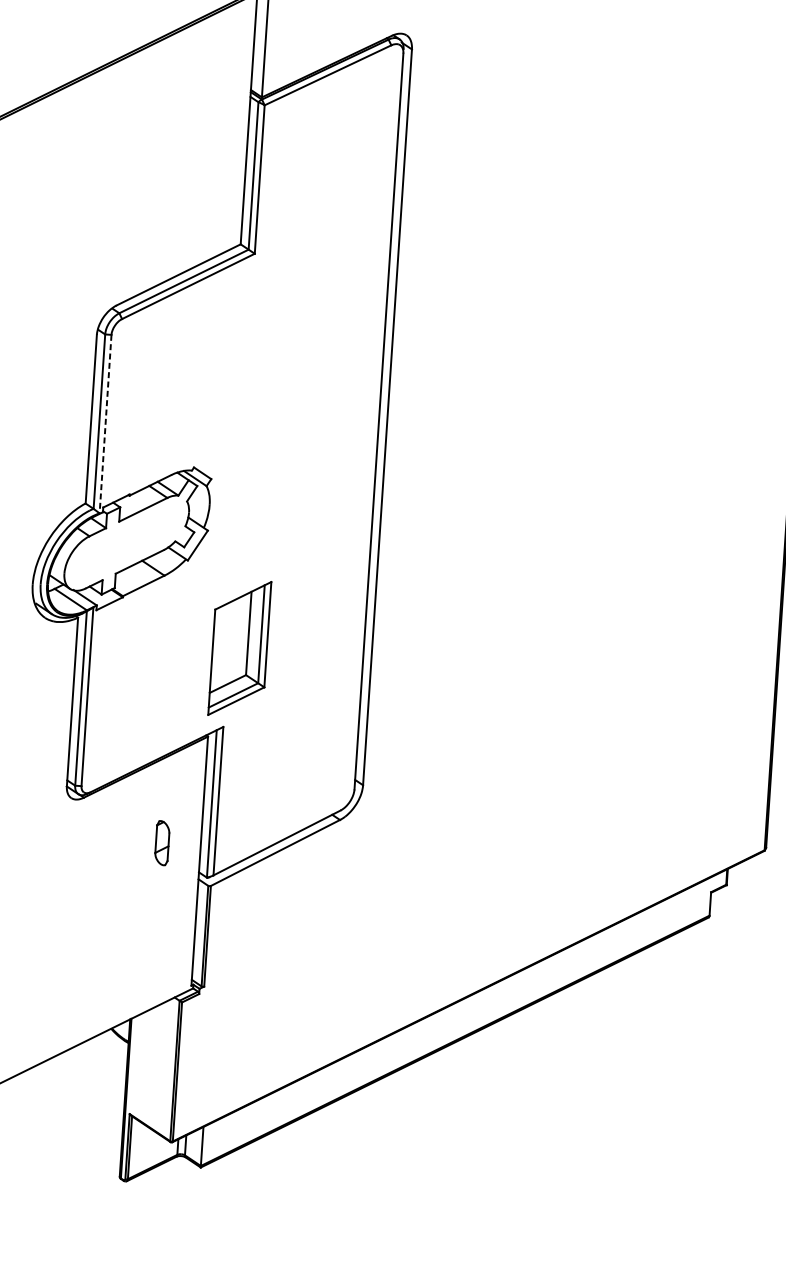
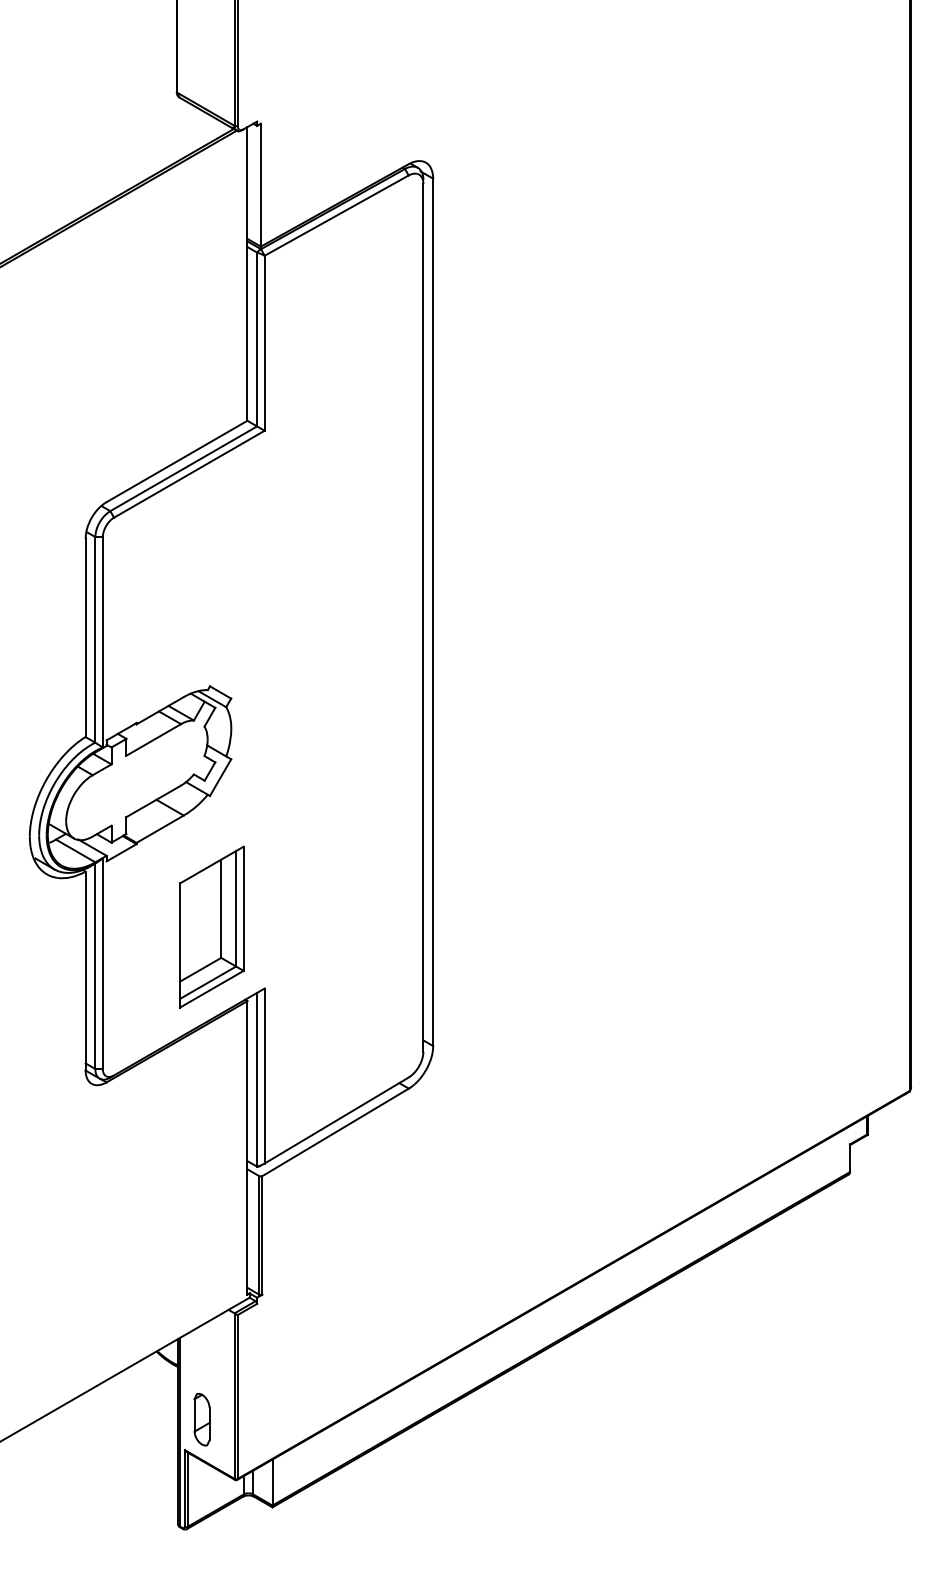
line: (105, 424) -> (102, 642), dashed -> solid
part: (239, 647) -> (211, 926), moved
part: (161, 842) -> (201, 1419), moved

